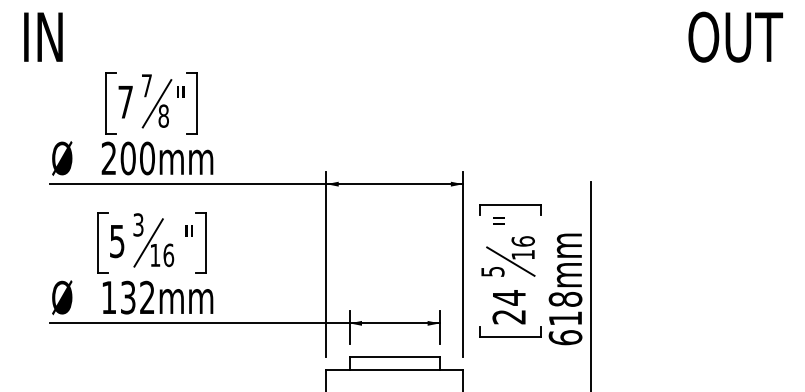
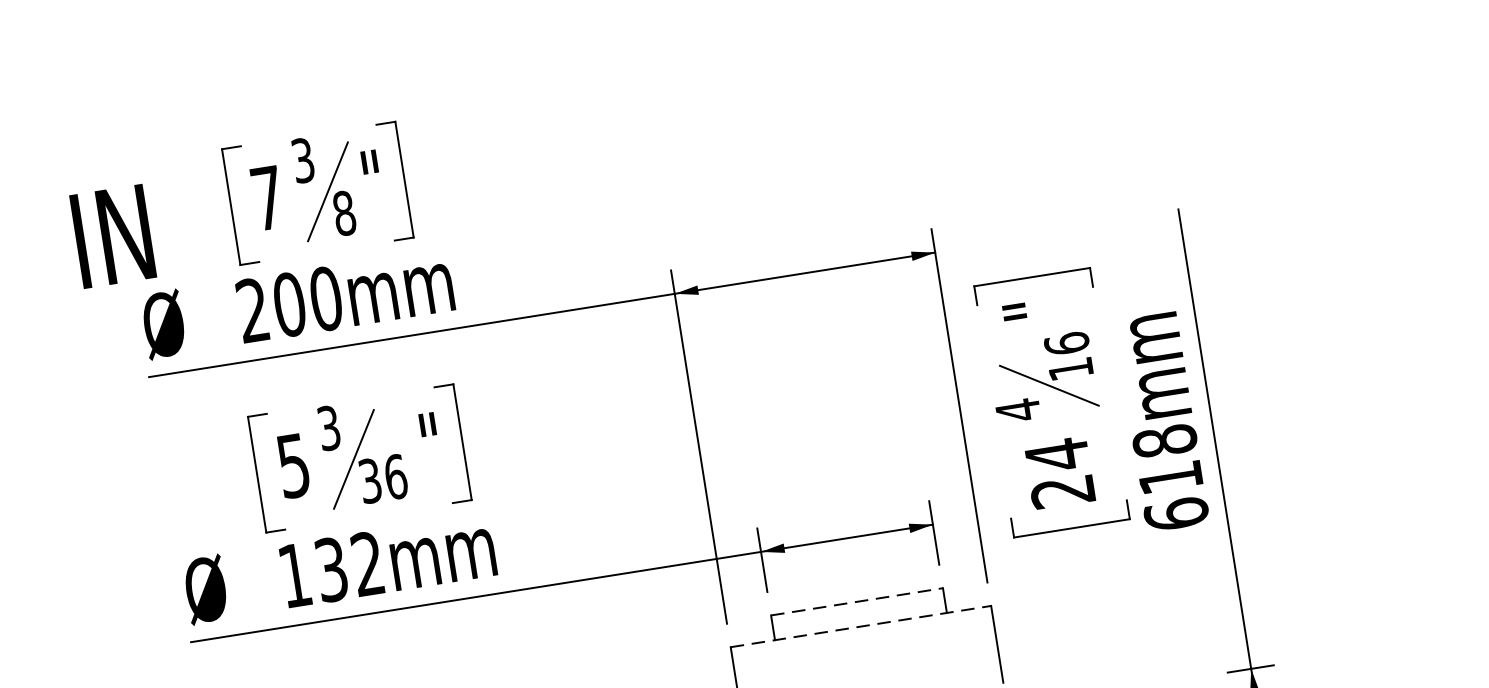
text: (43, 36) -> (113, 235), moved
text: (146, 85) -> (302, 160), 7 -> 3
text: (155, 255) -> (370, 481), 16 -> 36
text: (492, 271) -> (1017, 410), 5 -> 4
line: (395, 356) -> (858, 601), solid -> dashed
line: (395, 369) -> (862, 625), solid -> dashed

